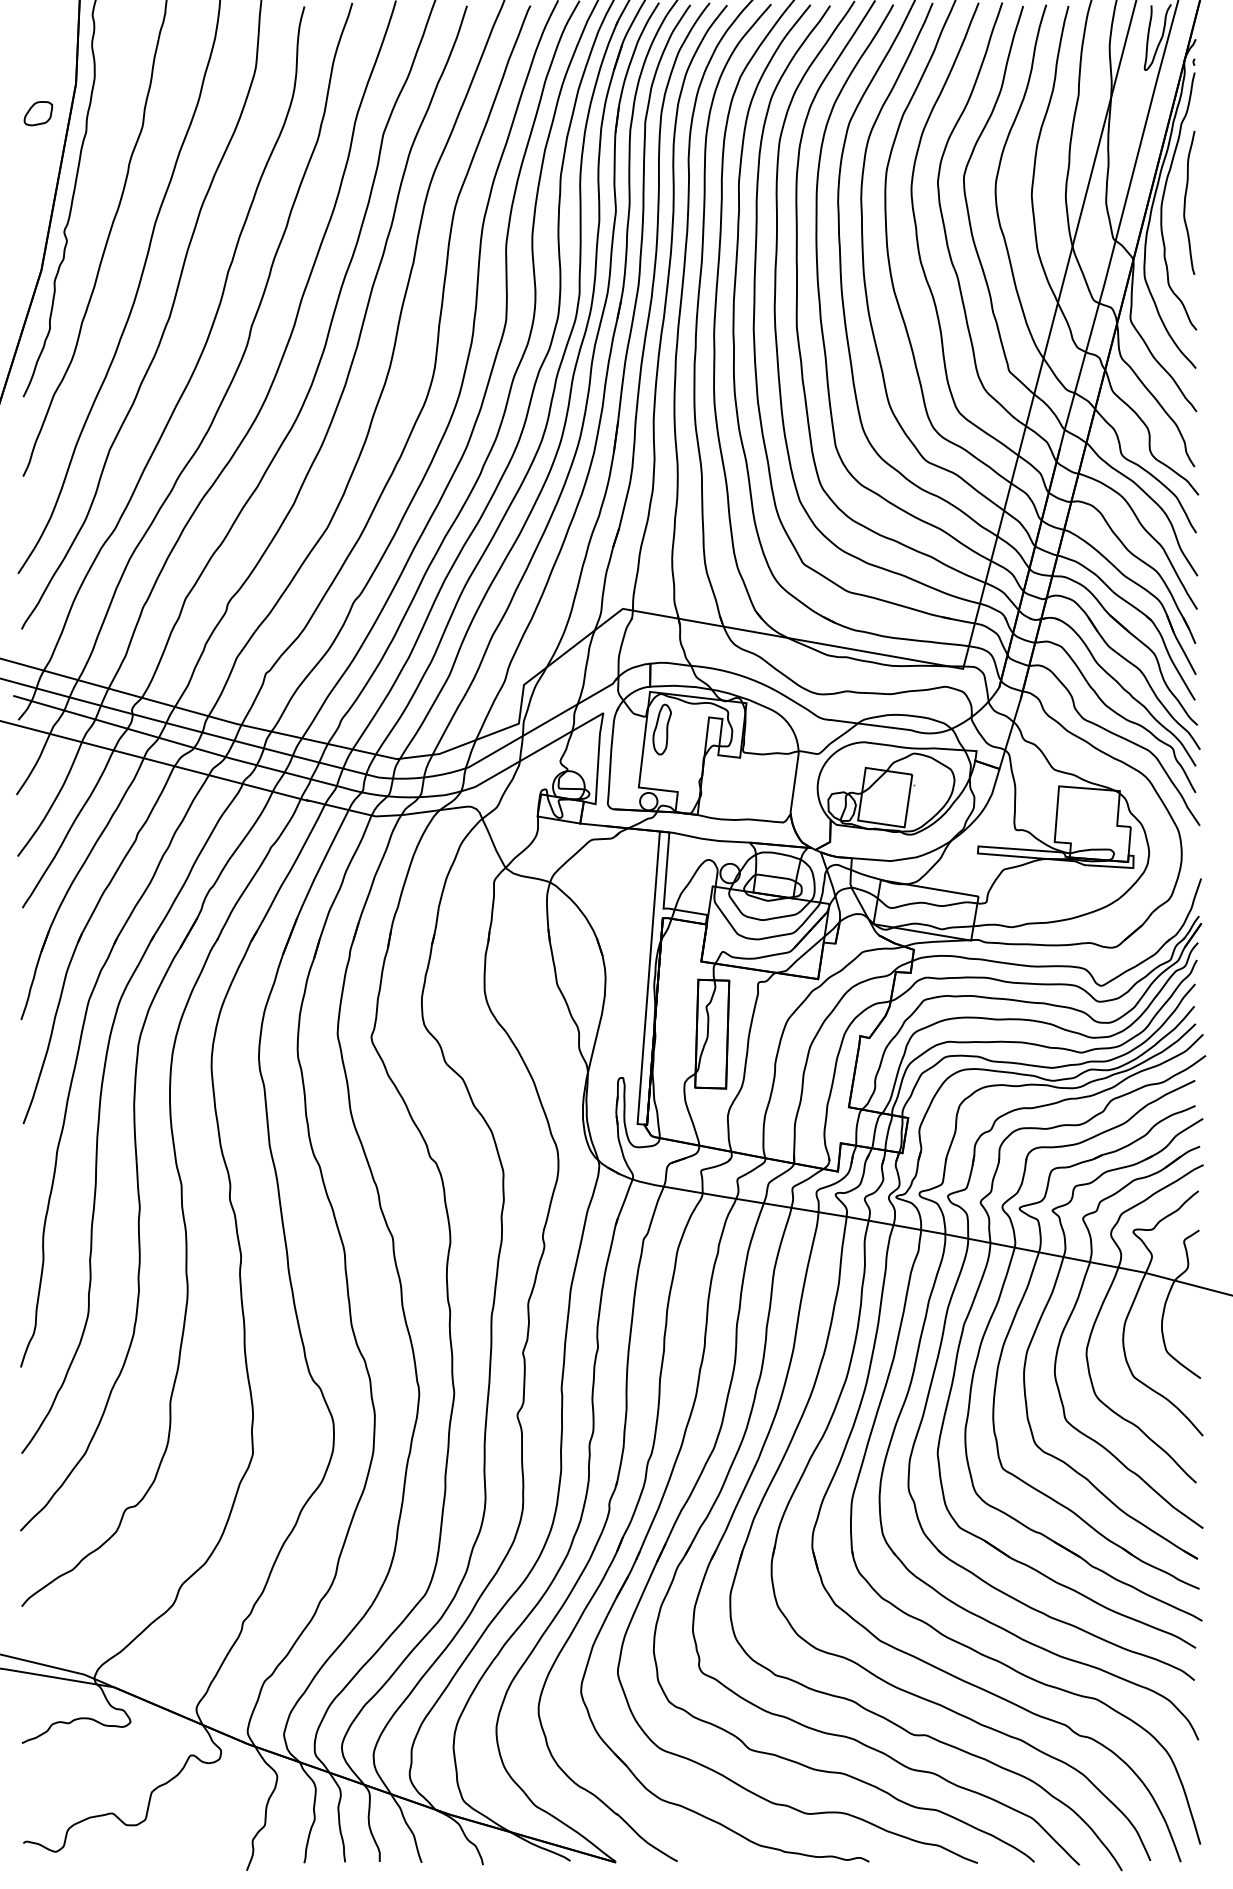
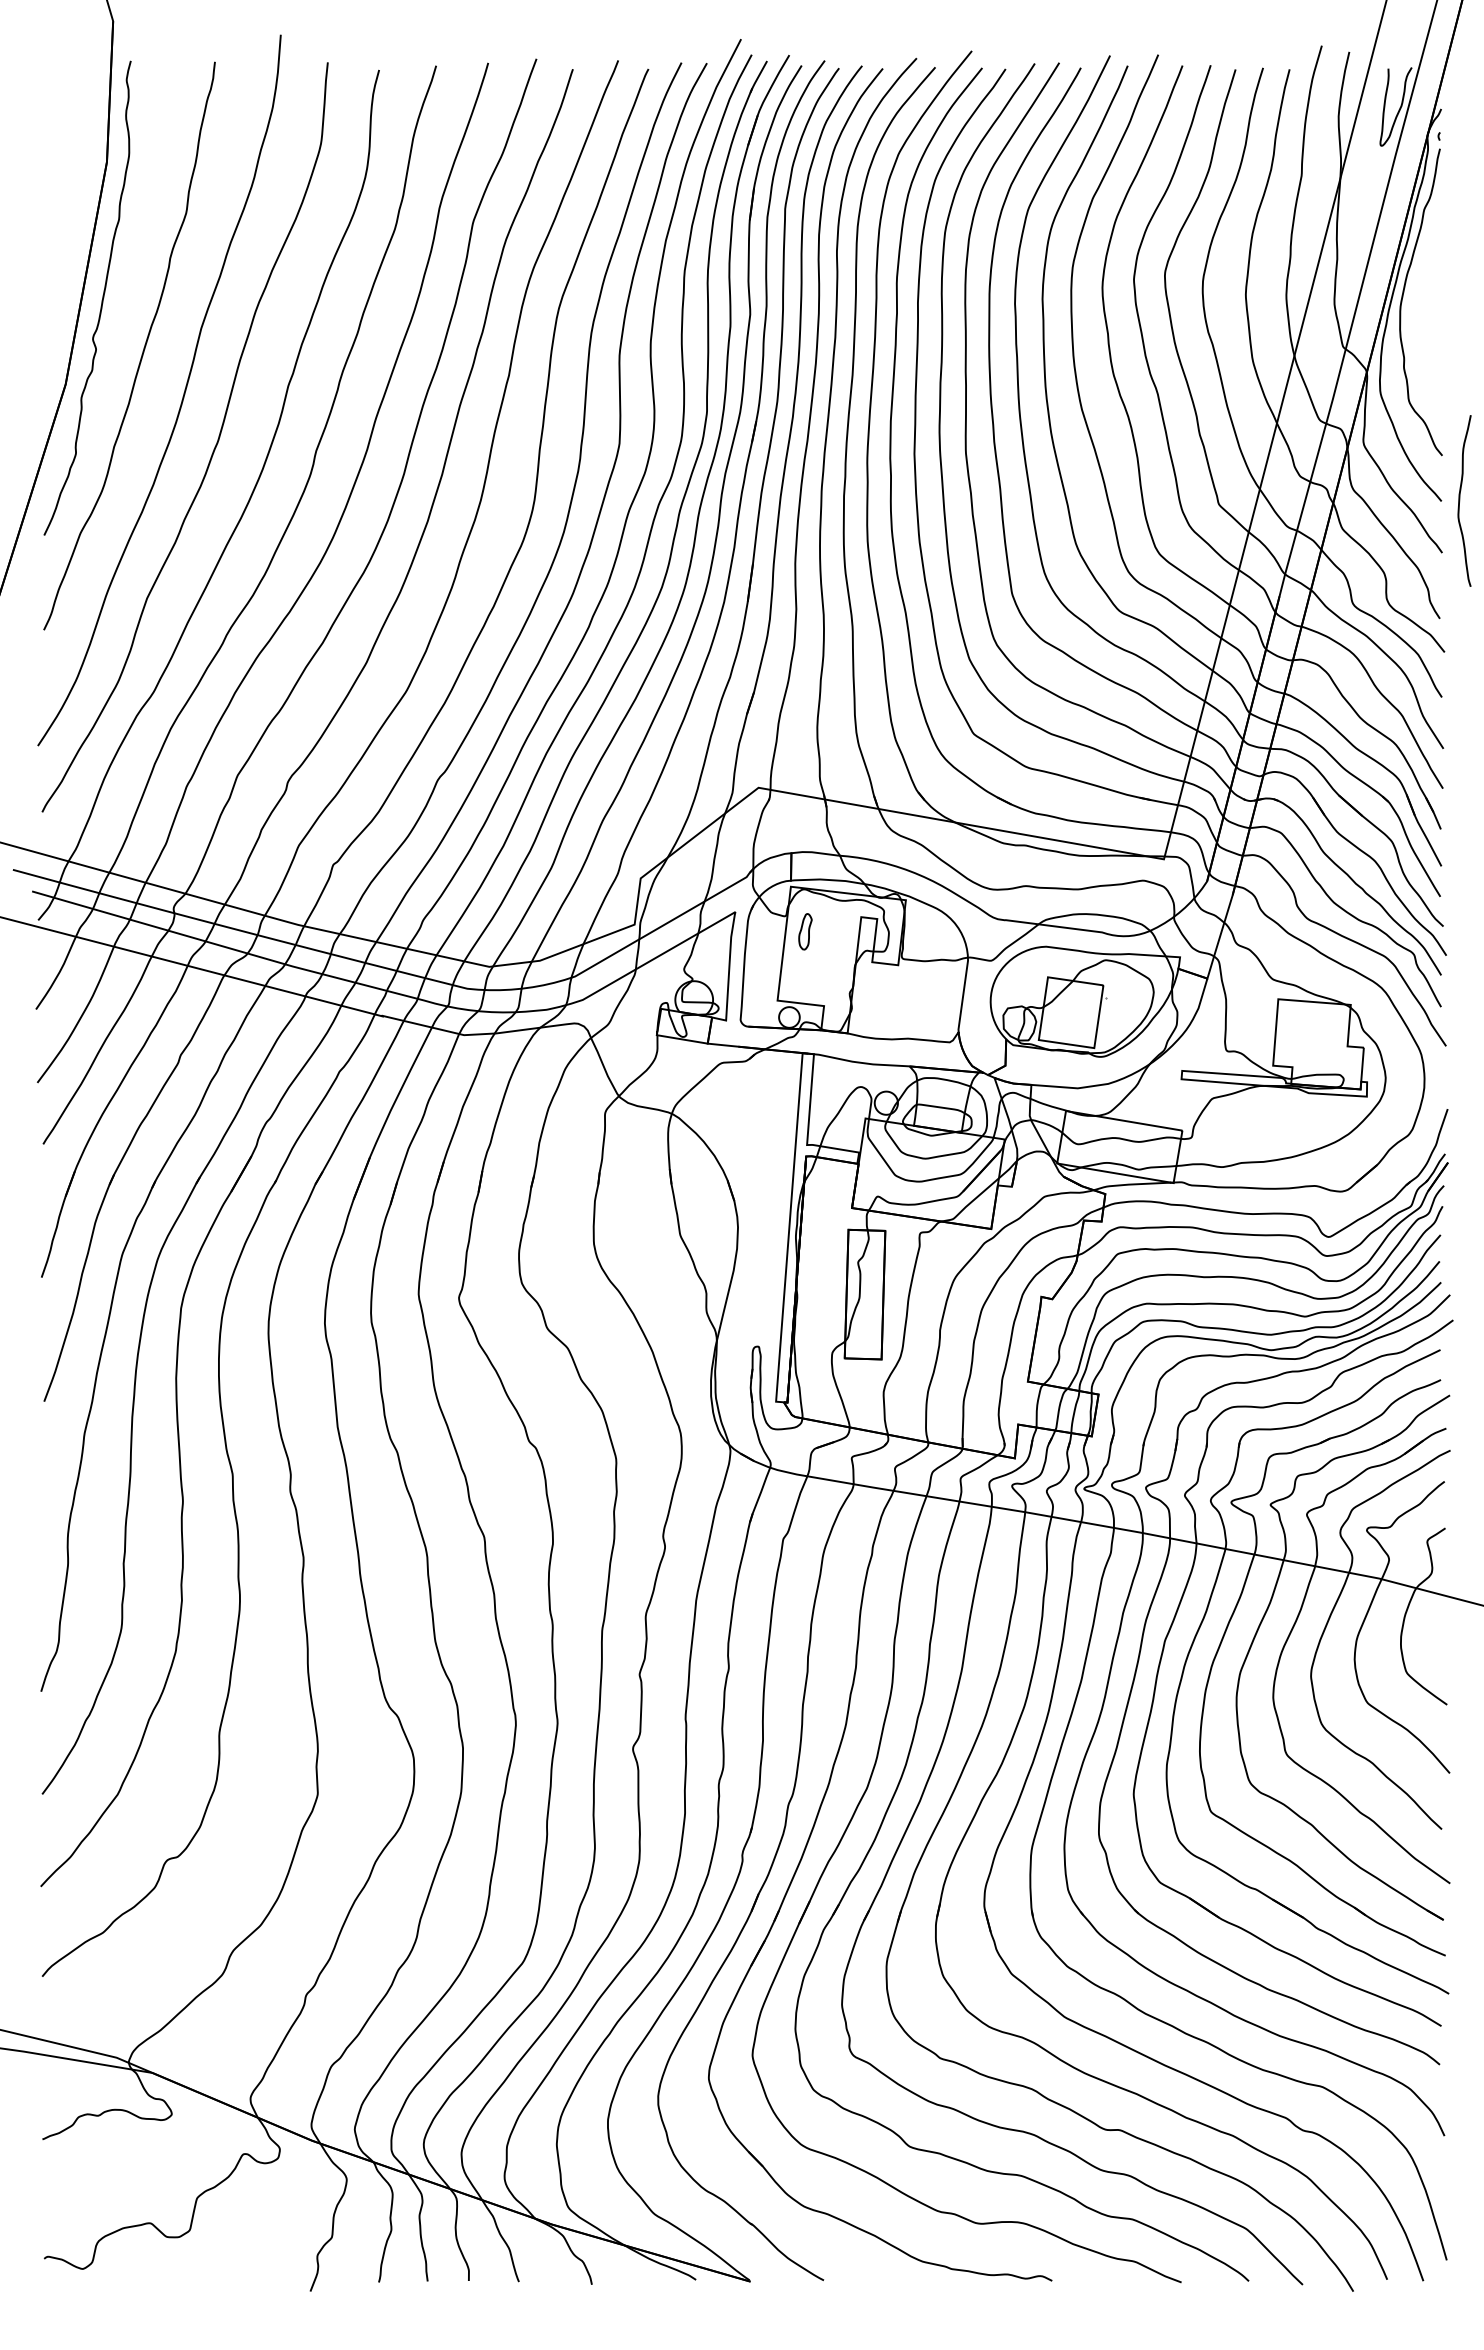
part: (37, 113) -> (61, 197), removed
curve: (1185, 202) -> (1460, 500), moved
part: (662, 729) -> (805, 931), size x0.6

